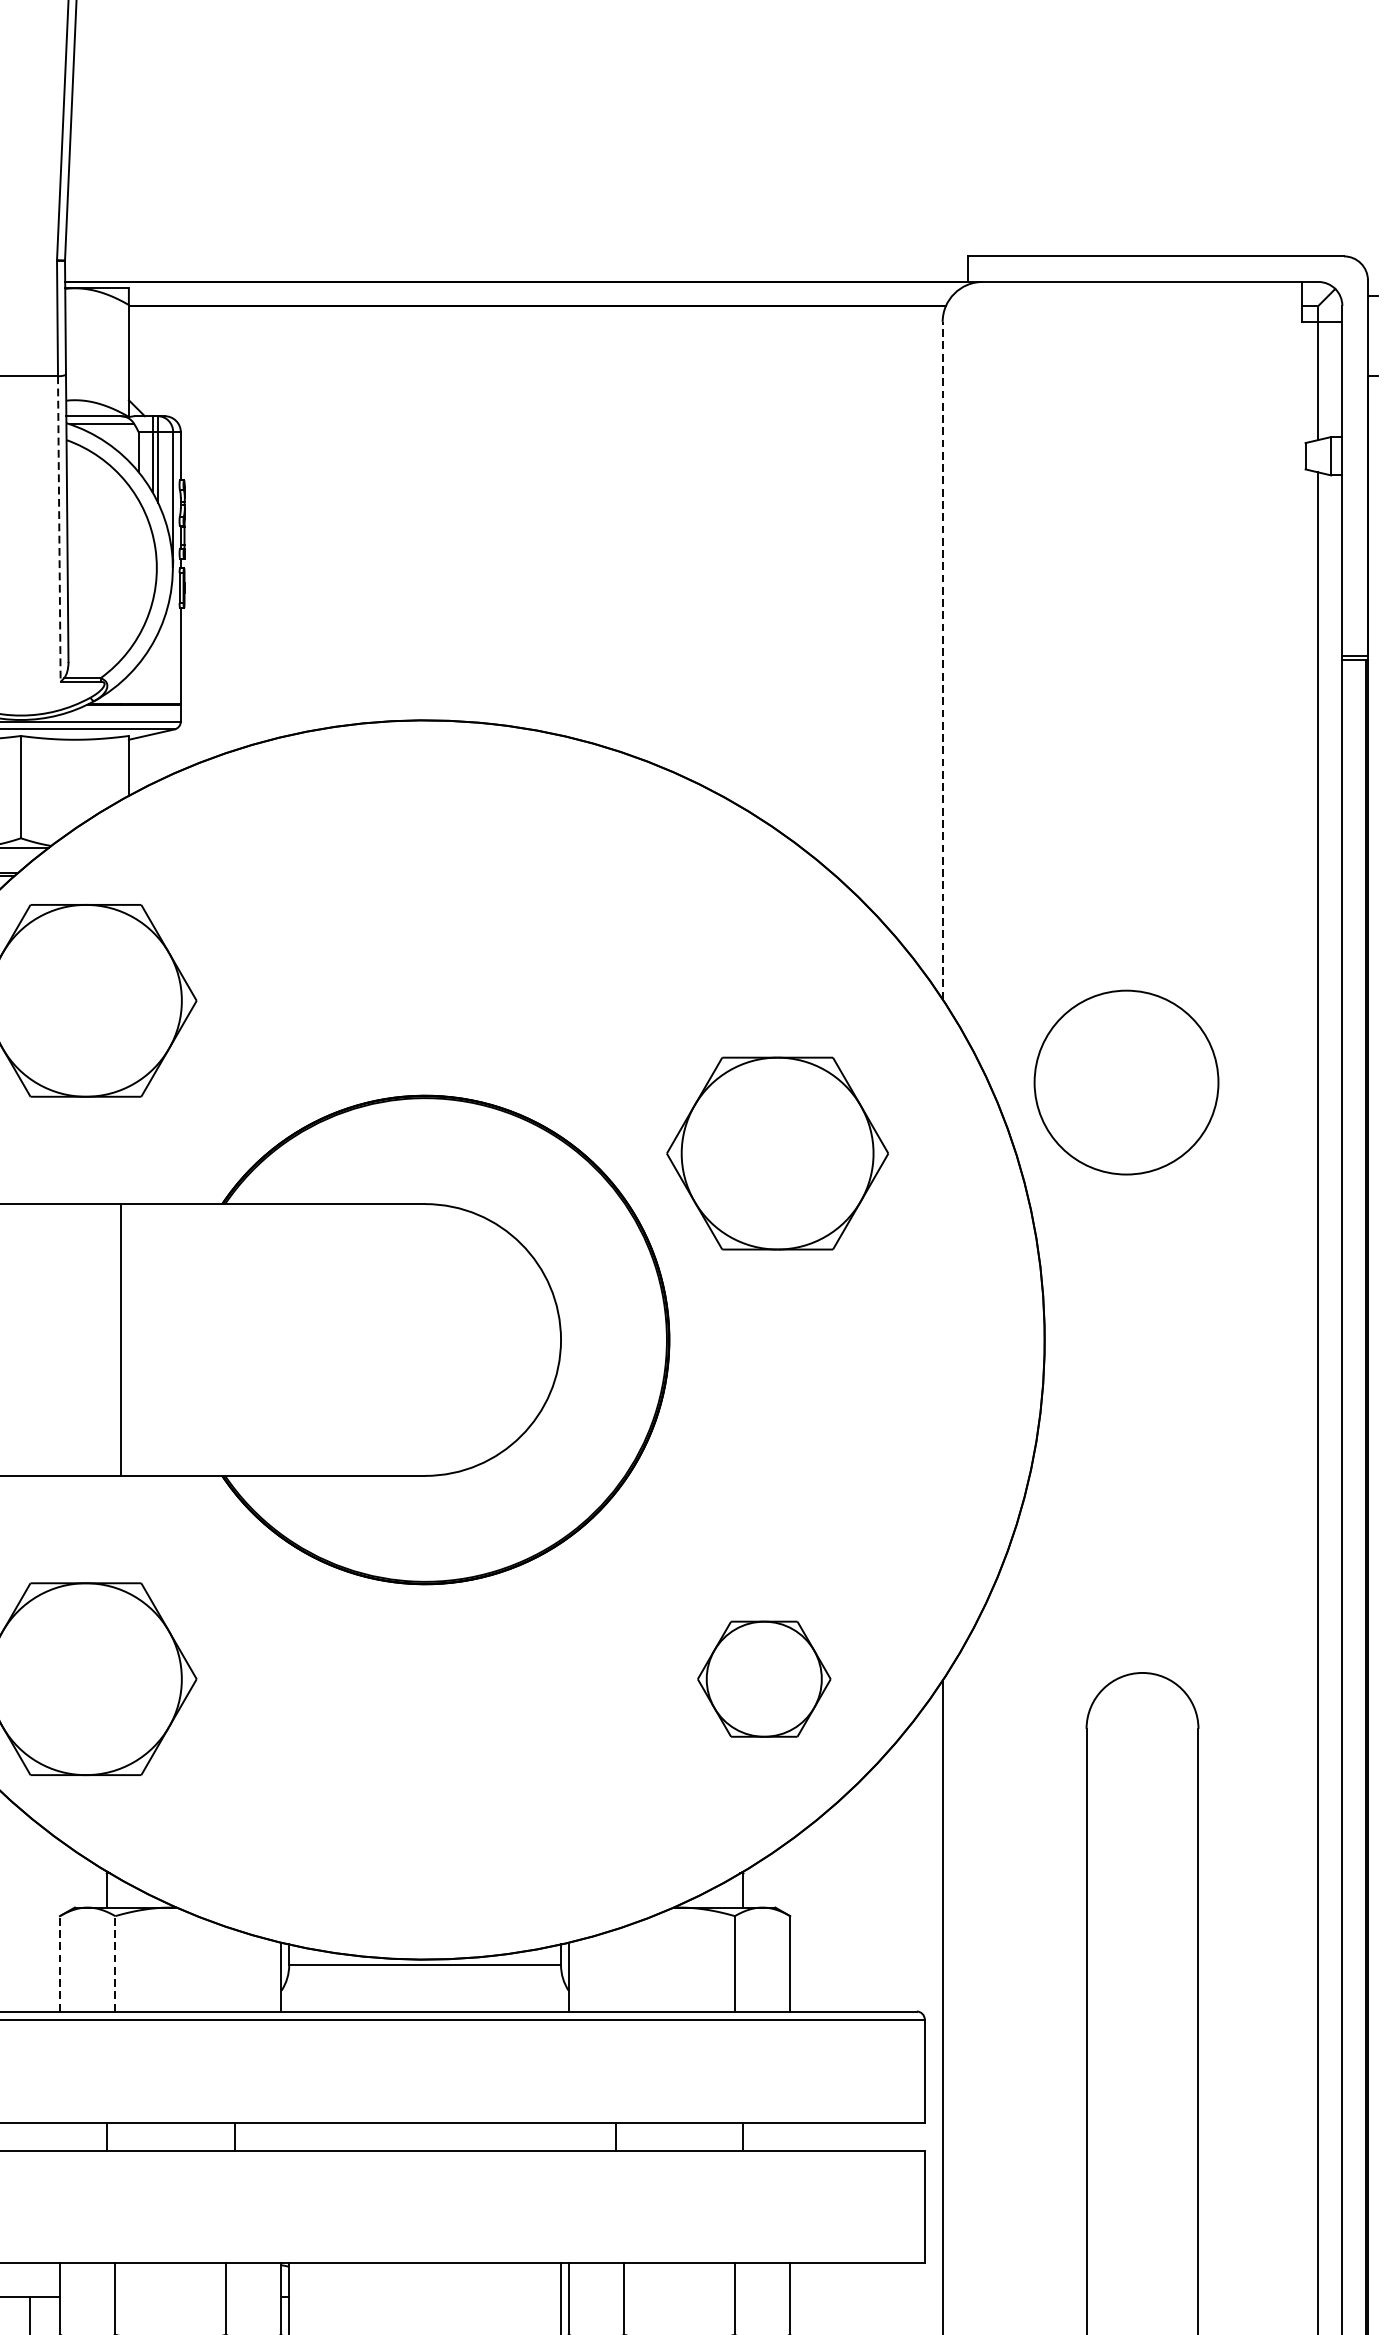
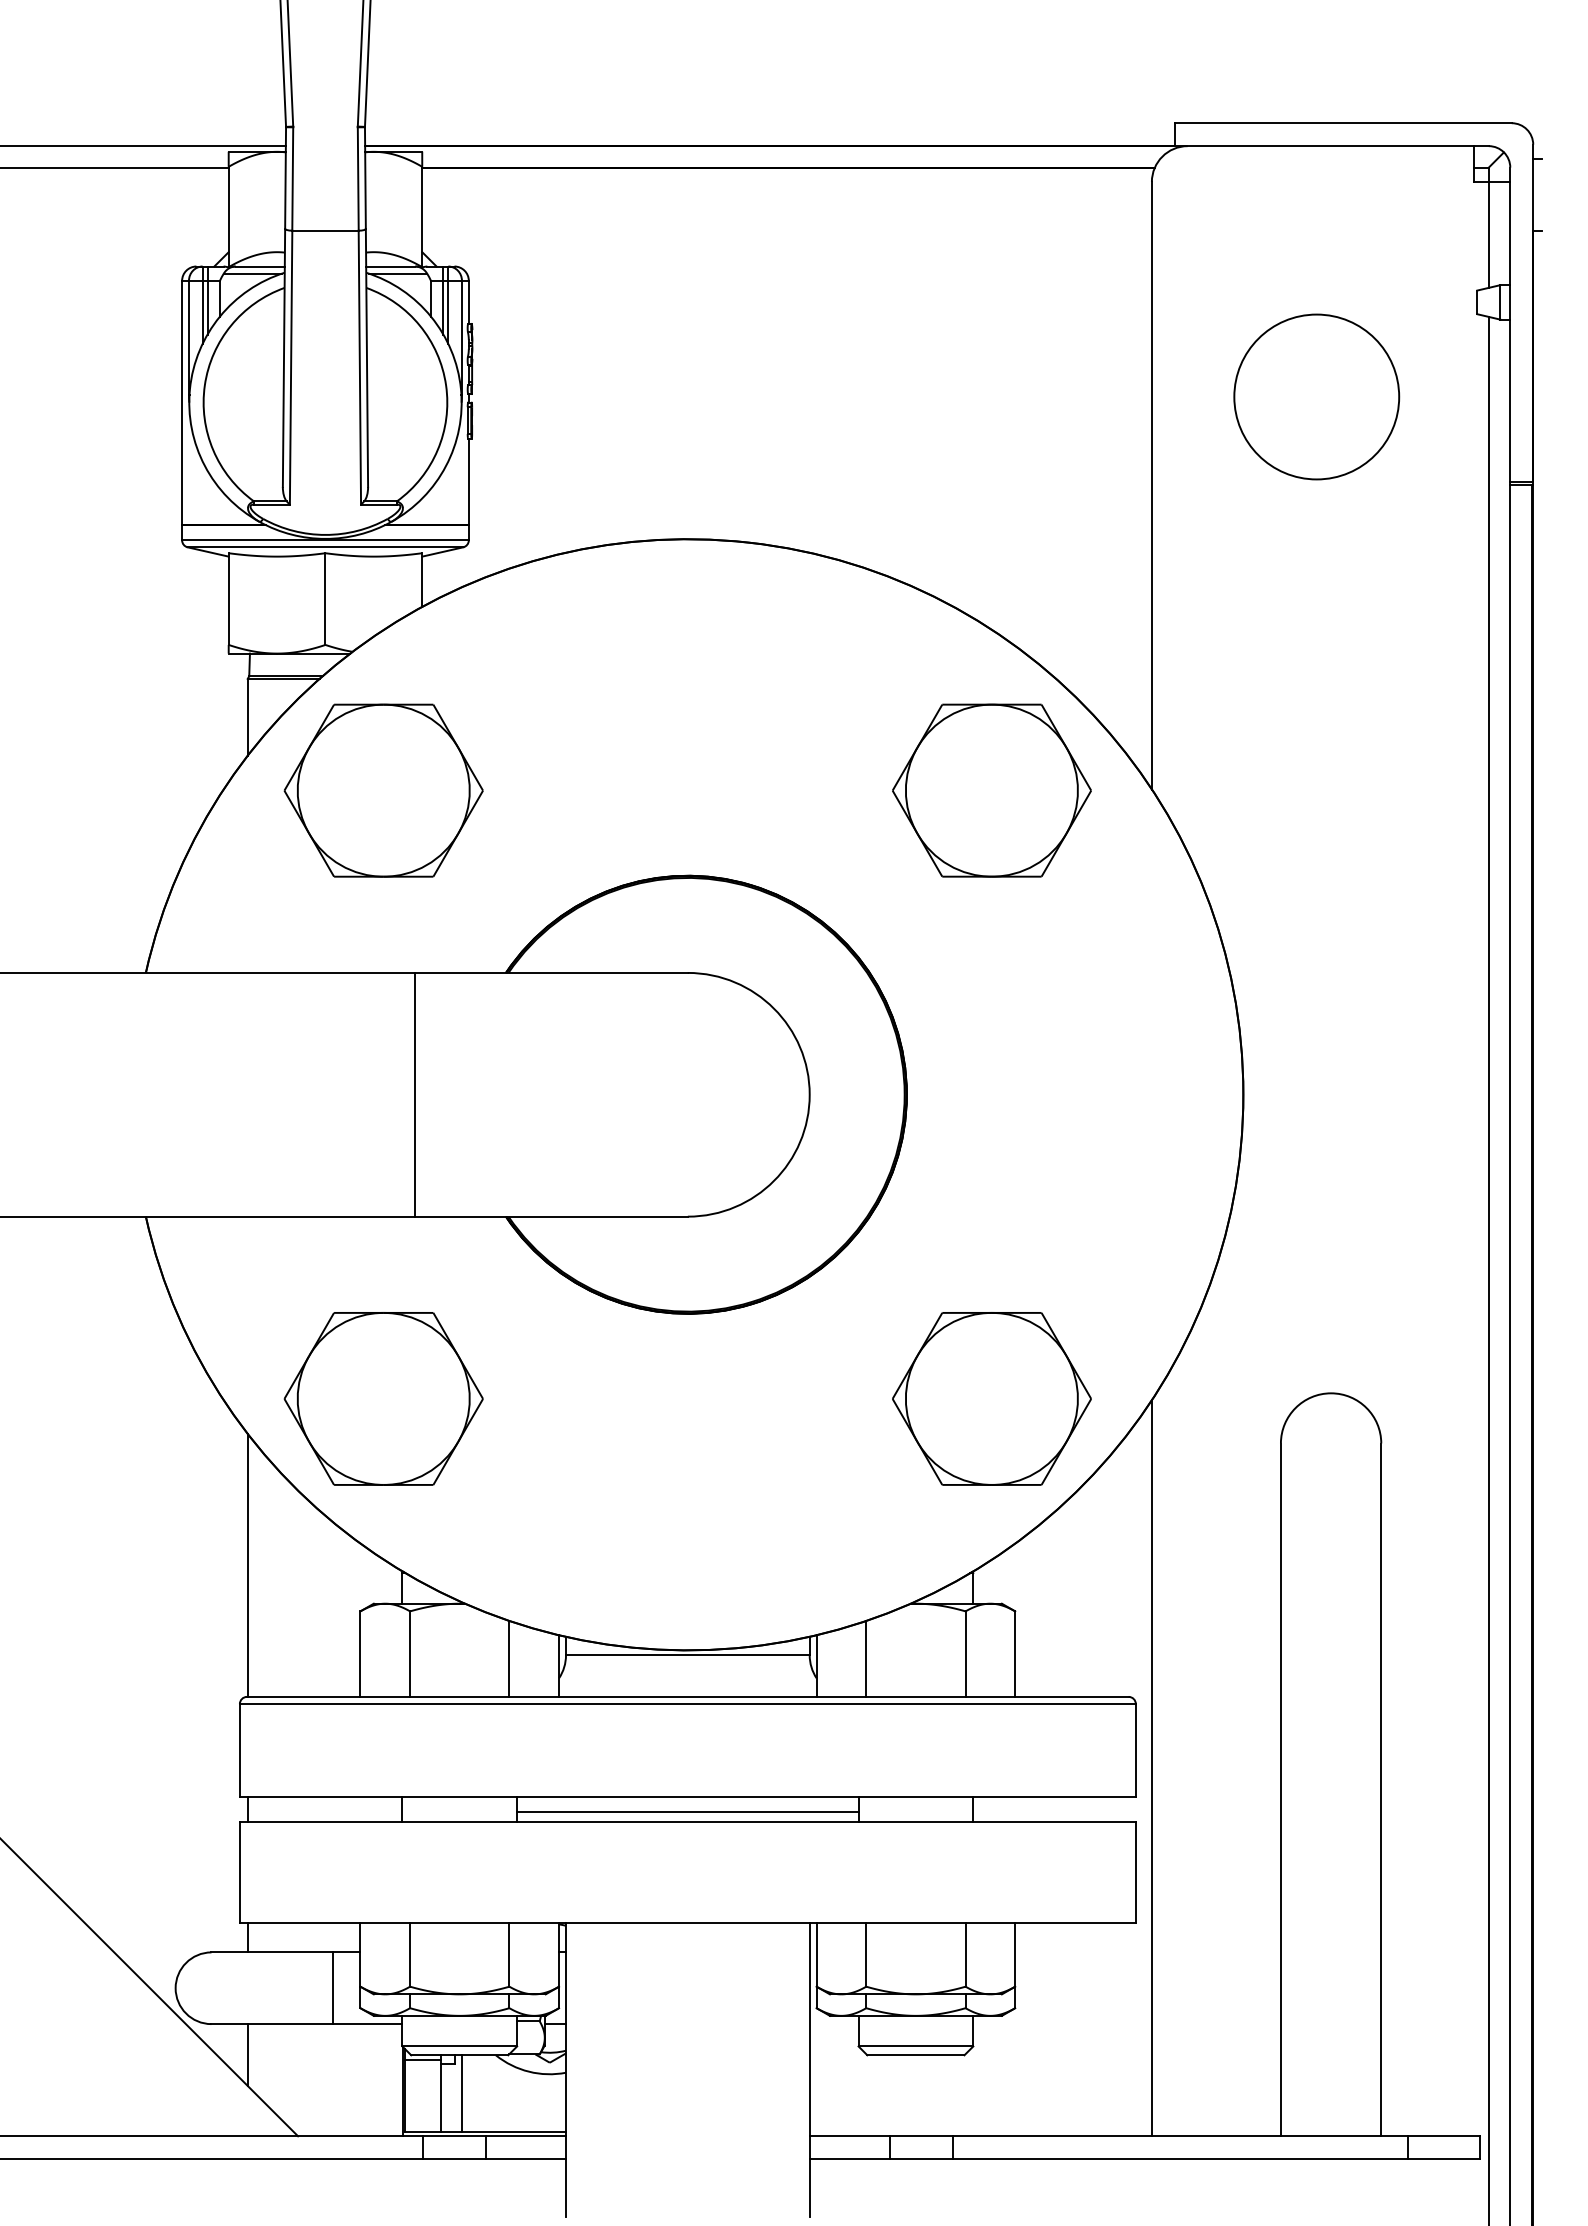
line: (58, 528) -> (359, 367), dashed -> solid
line: (942, 660) -> (1151, 485), dashed -> solid
circle: (1126, 1082) -> (1316, 396), moved
part: (777, 1153) -> (991, 790), moved
part: (763, 1678) -> (991, 1398), size x1.67
line: (60, 1964) -> (360, 1654), dashed -> solid
line: (115, 1964) -> (410, 1654), dashed -> solid
line: (226, 1968) -> (509, 1658), added
line: (624, 1968) -> (866, 1658), added
line: (424, 2139) -> (687, 1811), added

